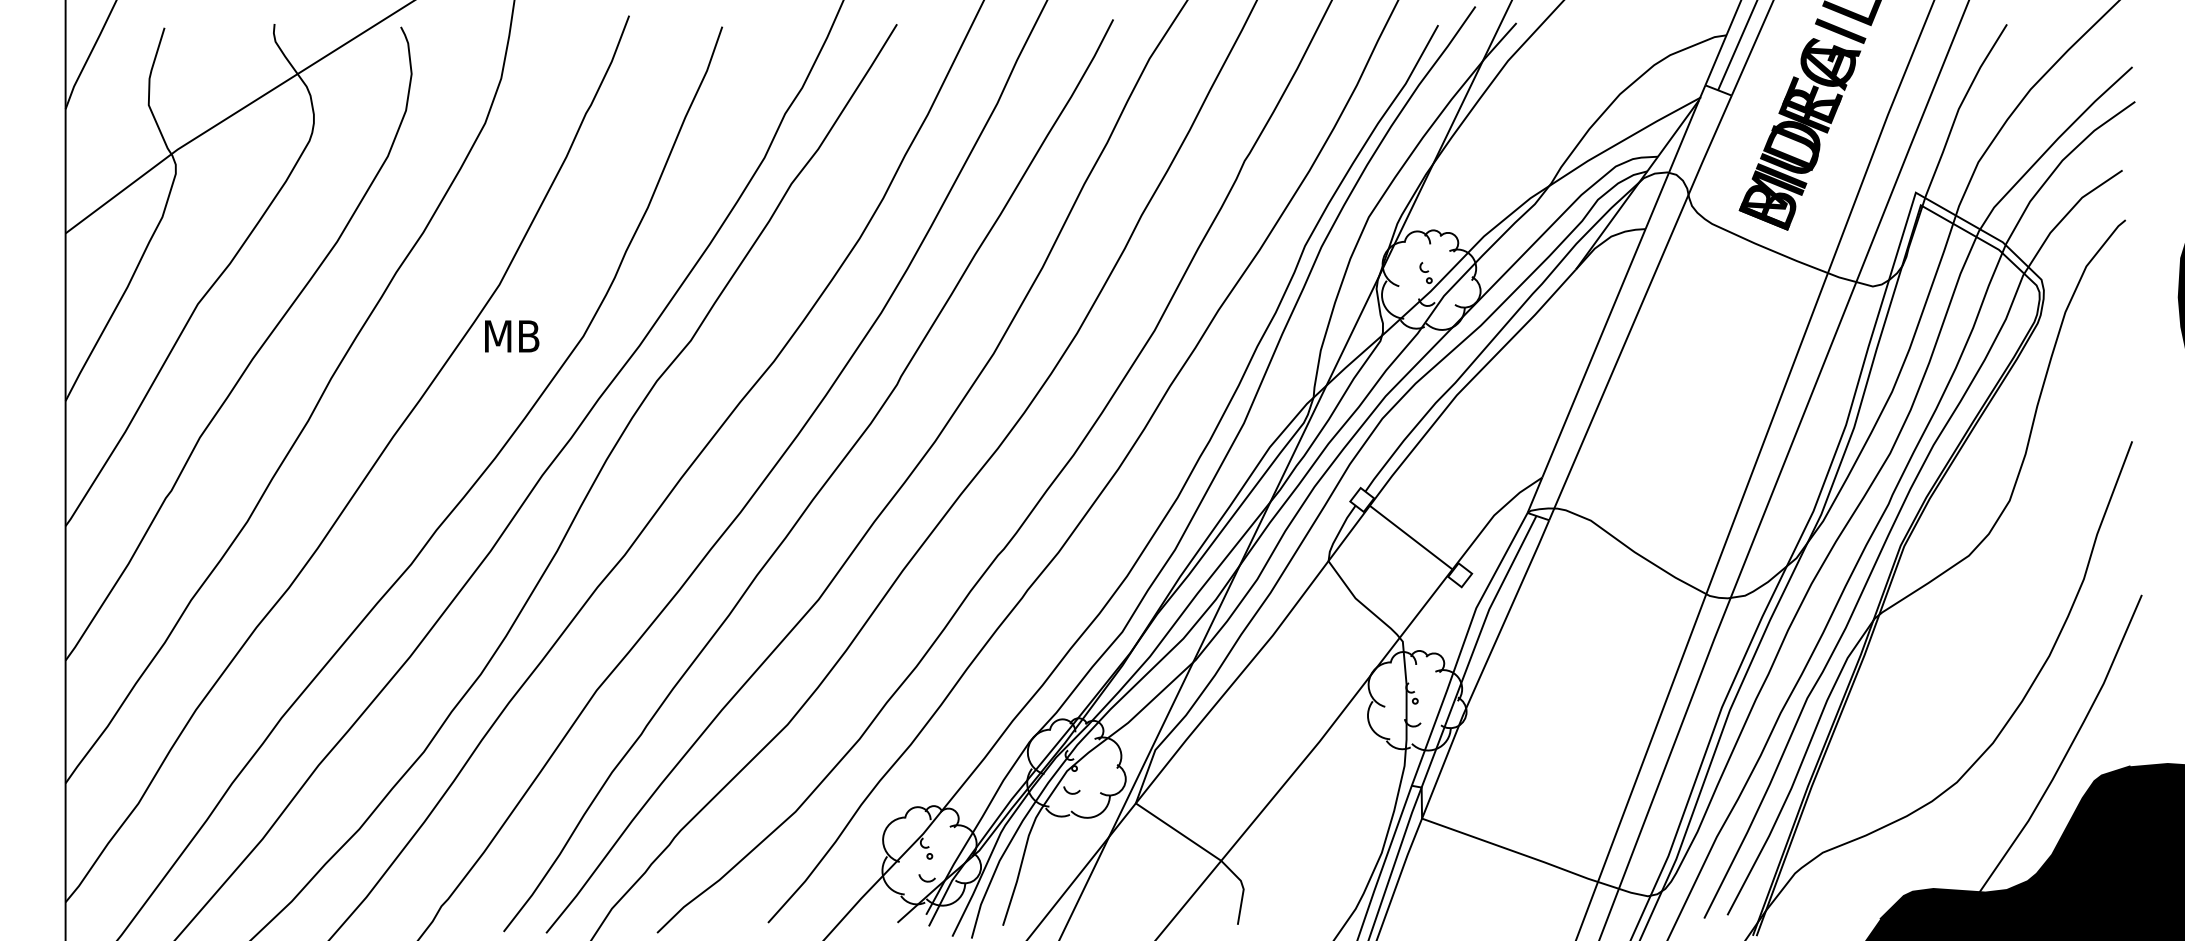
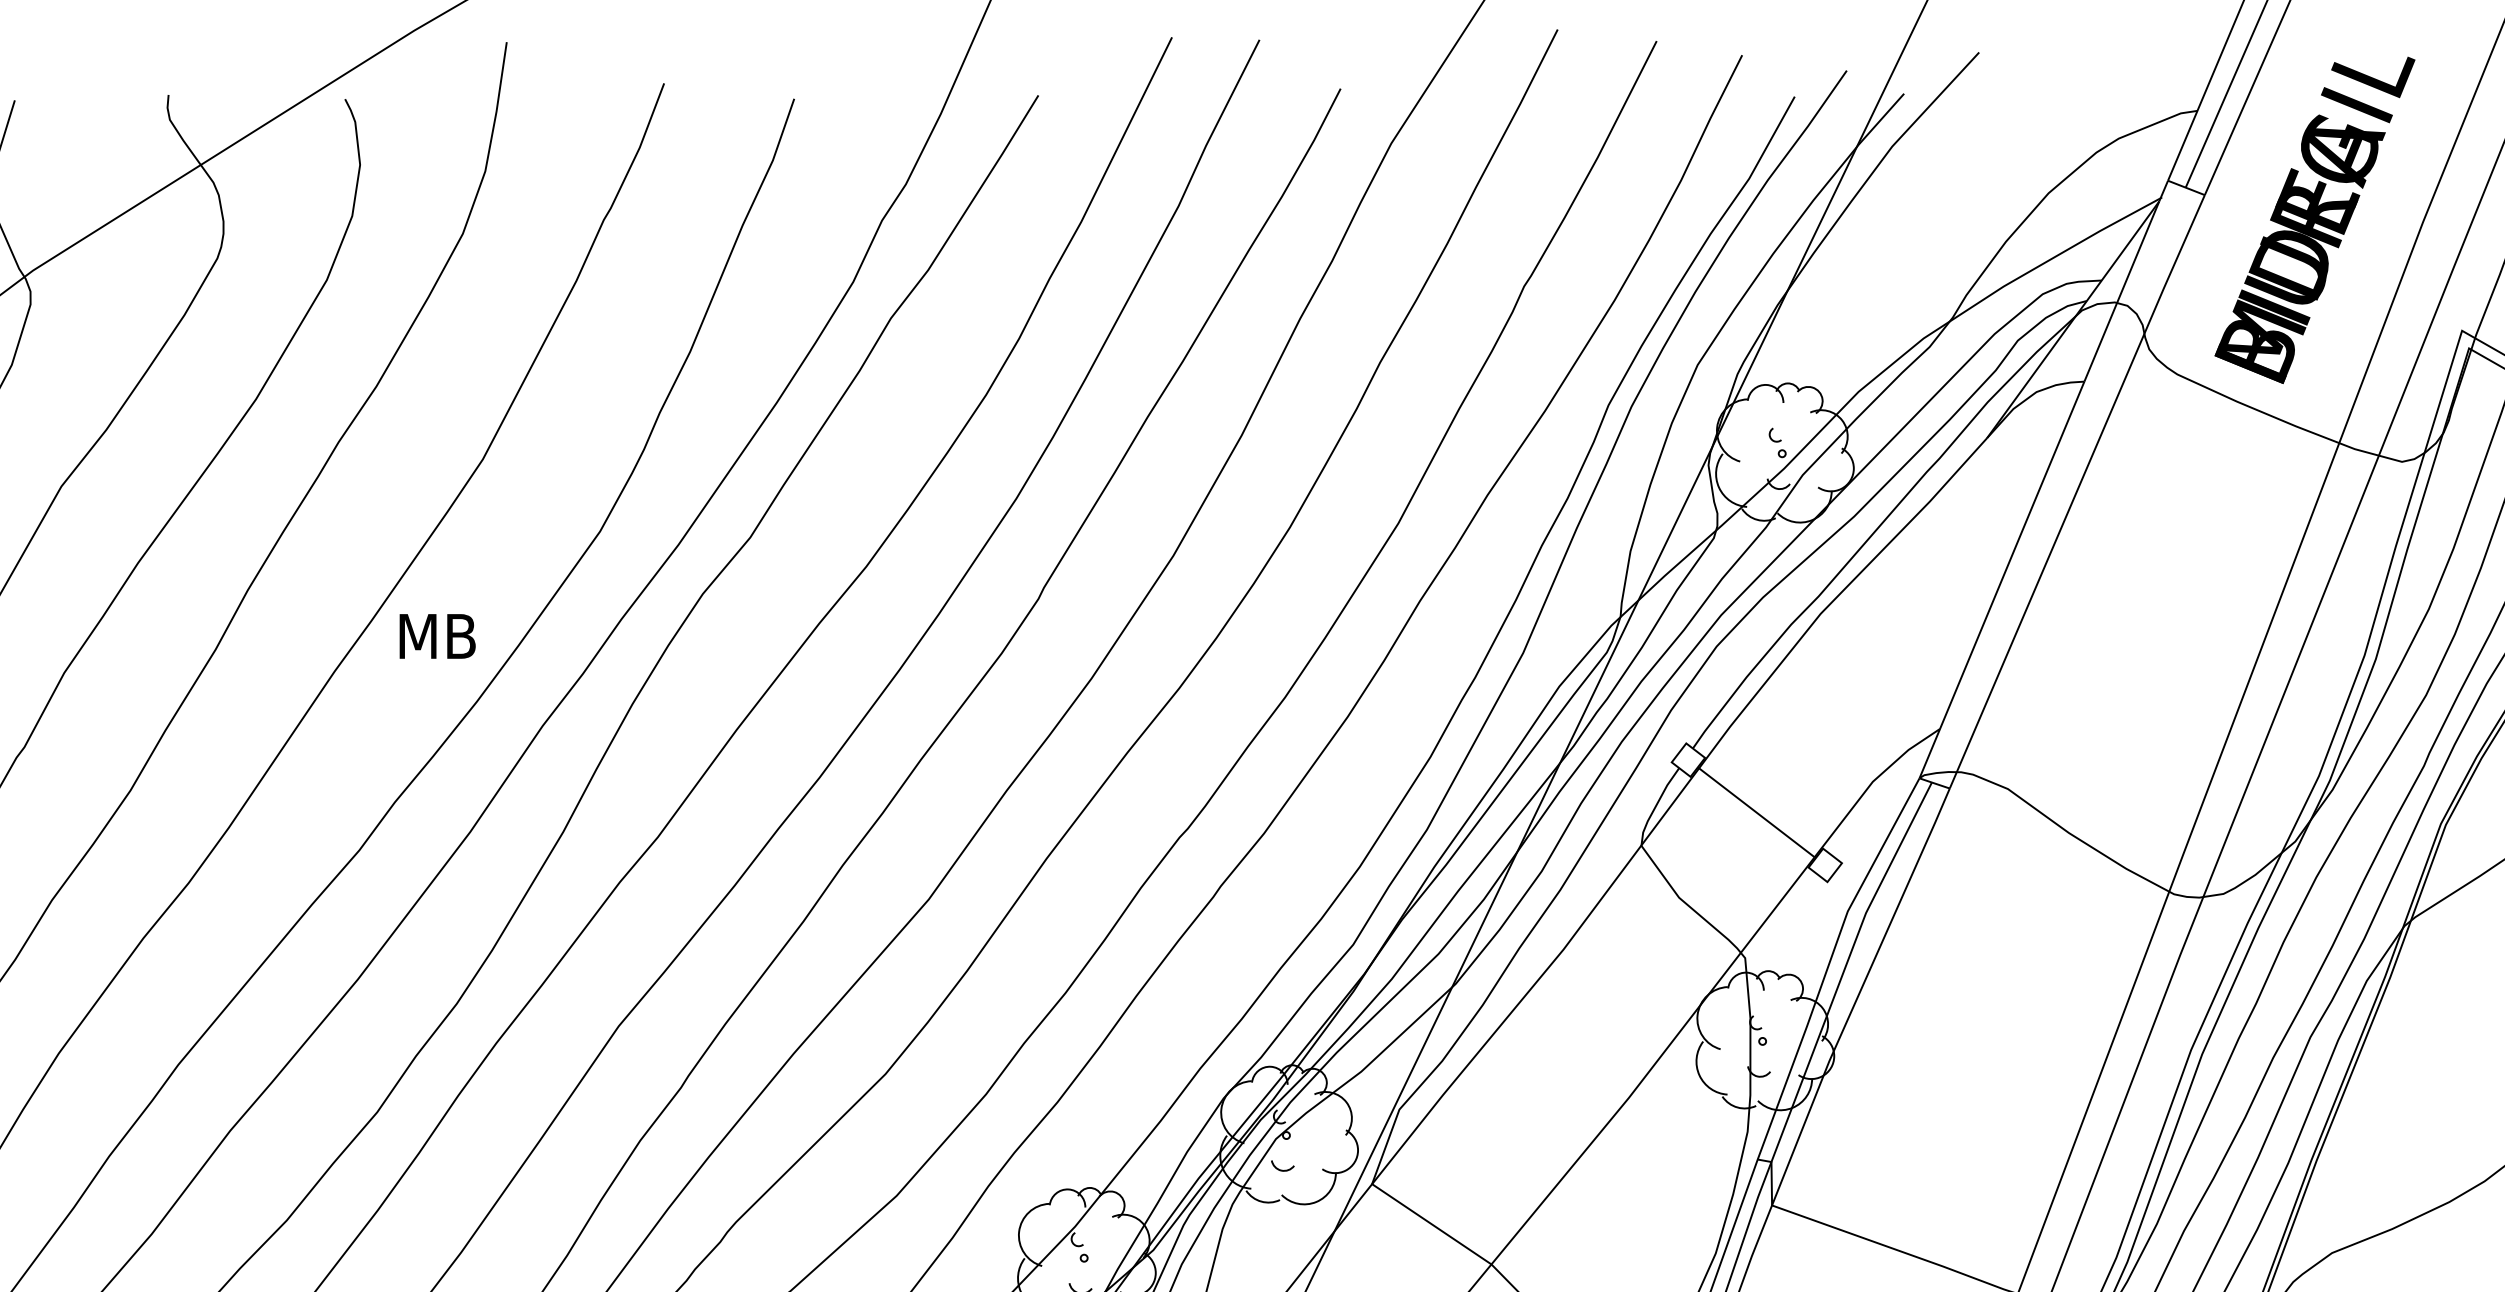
text: (512, 336) -> (438, 636), moved

